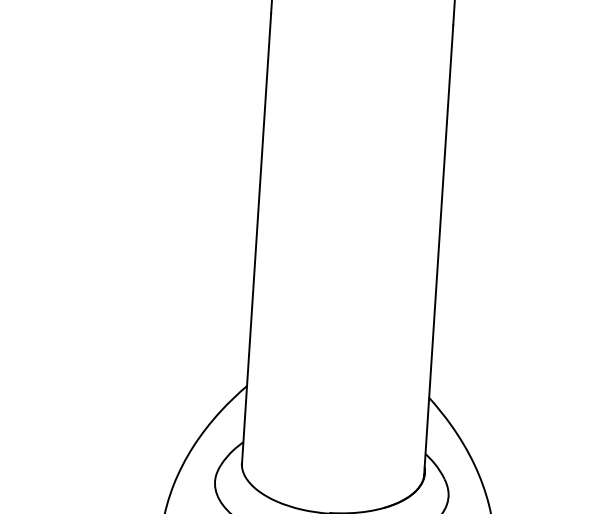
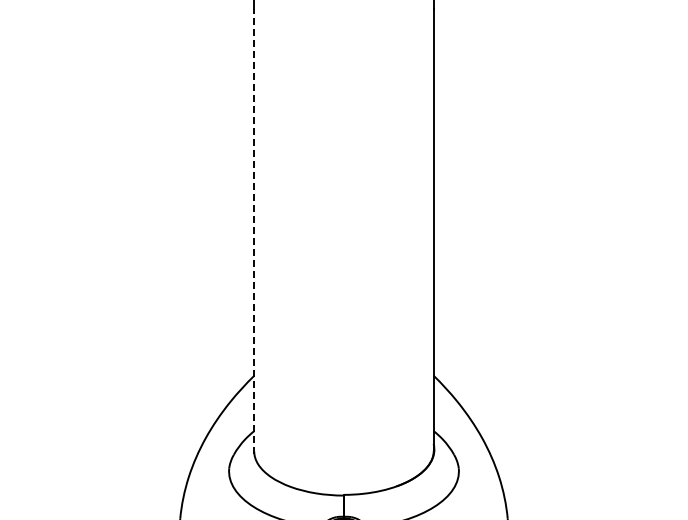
line: (256, 238) -> (254, 230), solid -> dashed

